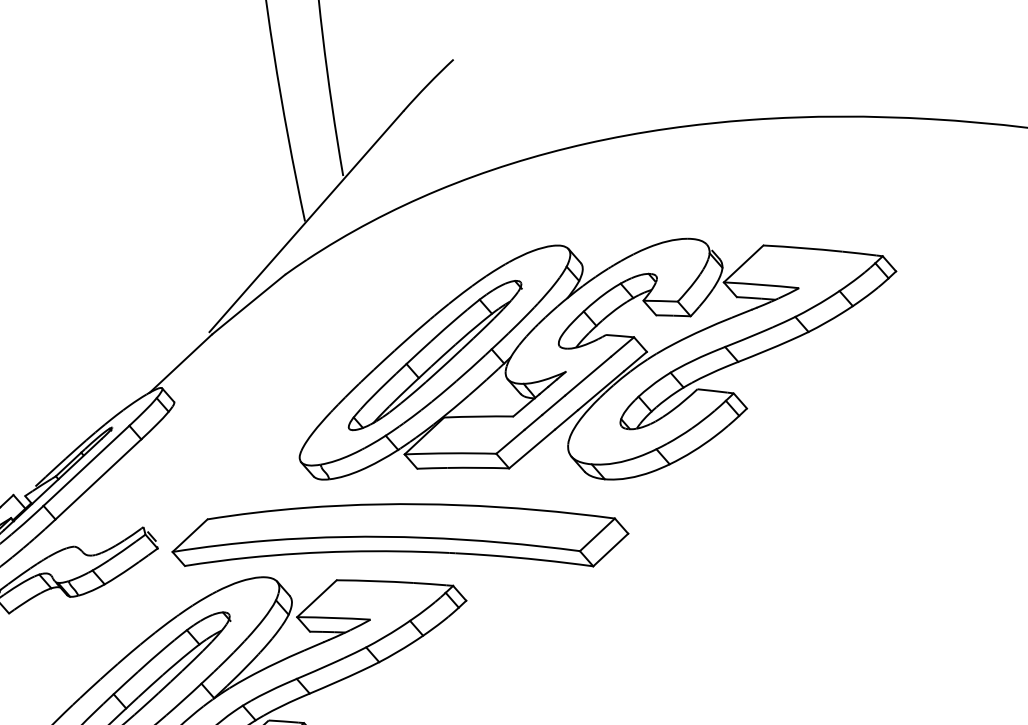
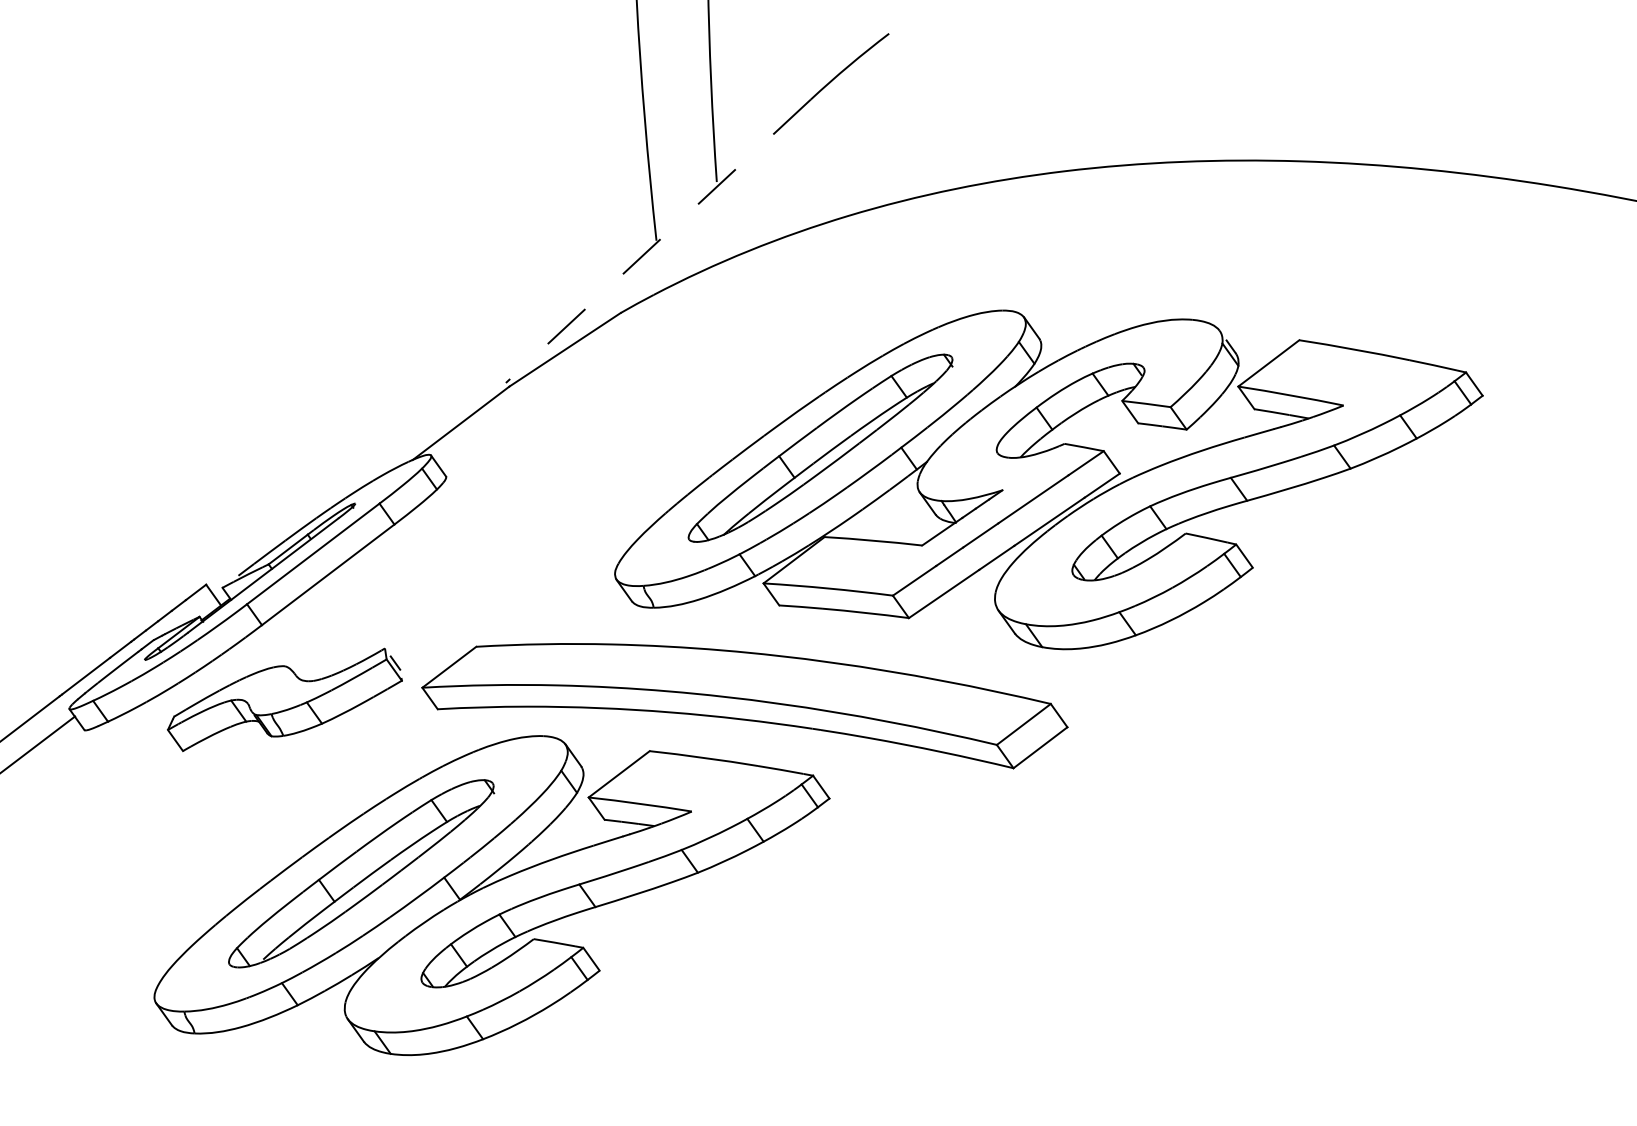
line: (306, 221) -> (658, 241), solid -> dashed

